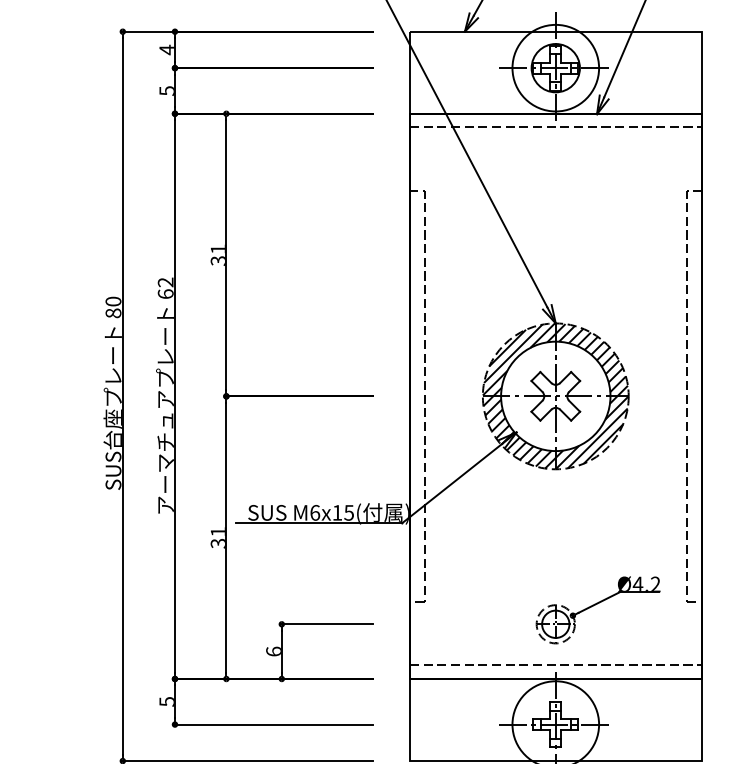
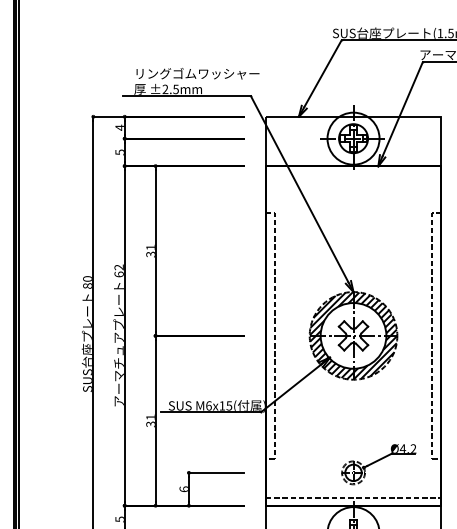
line: (555, 127) -> (353, 174), removed

